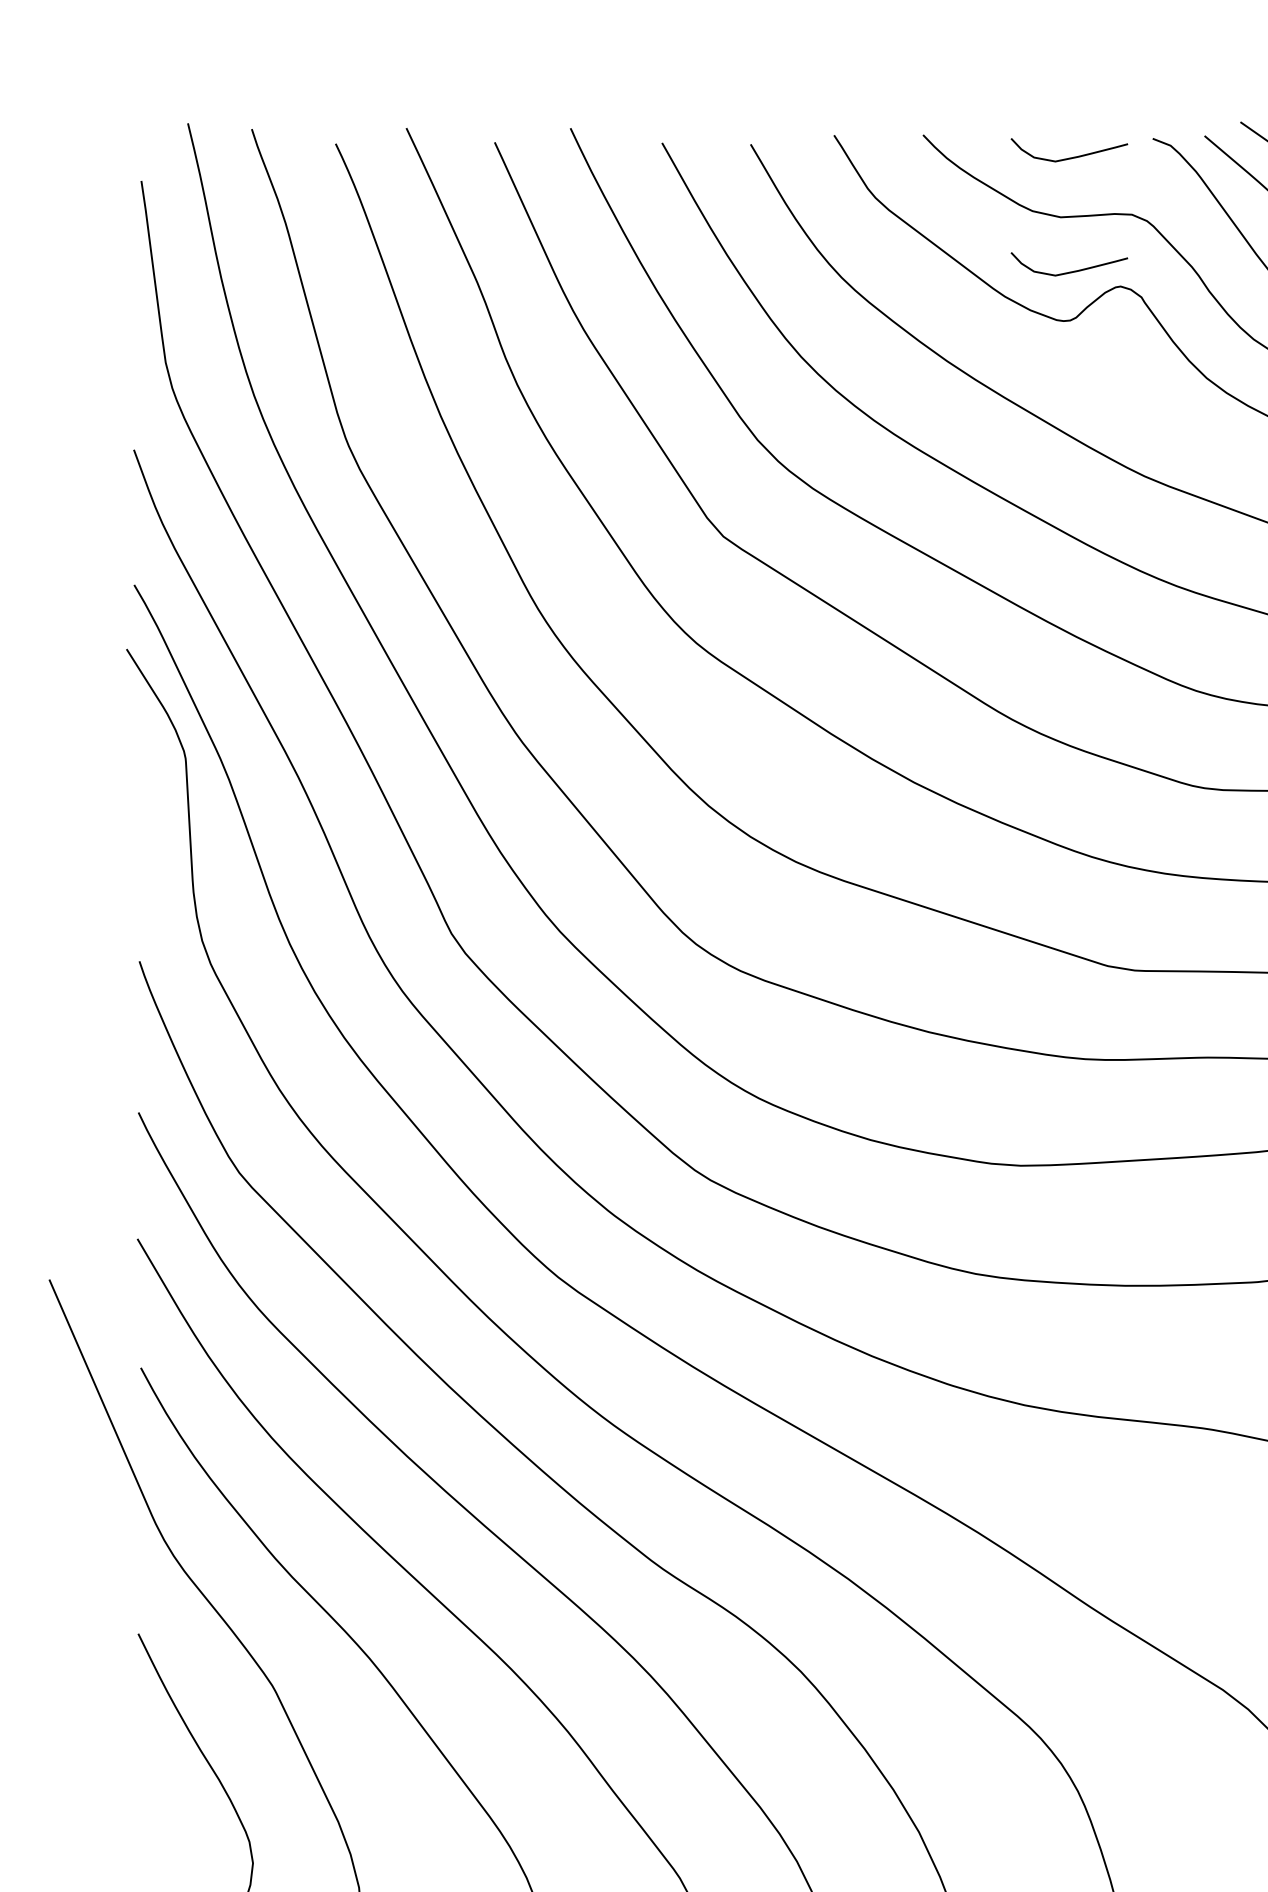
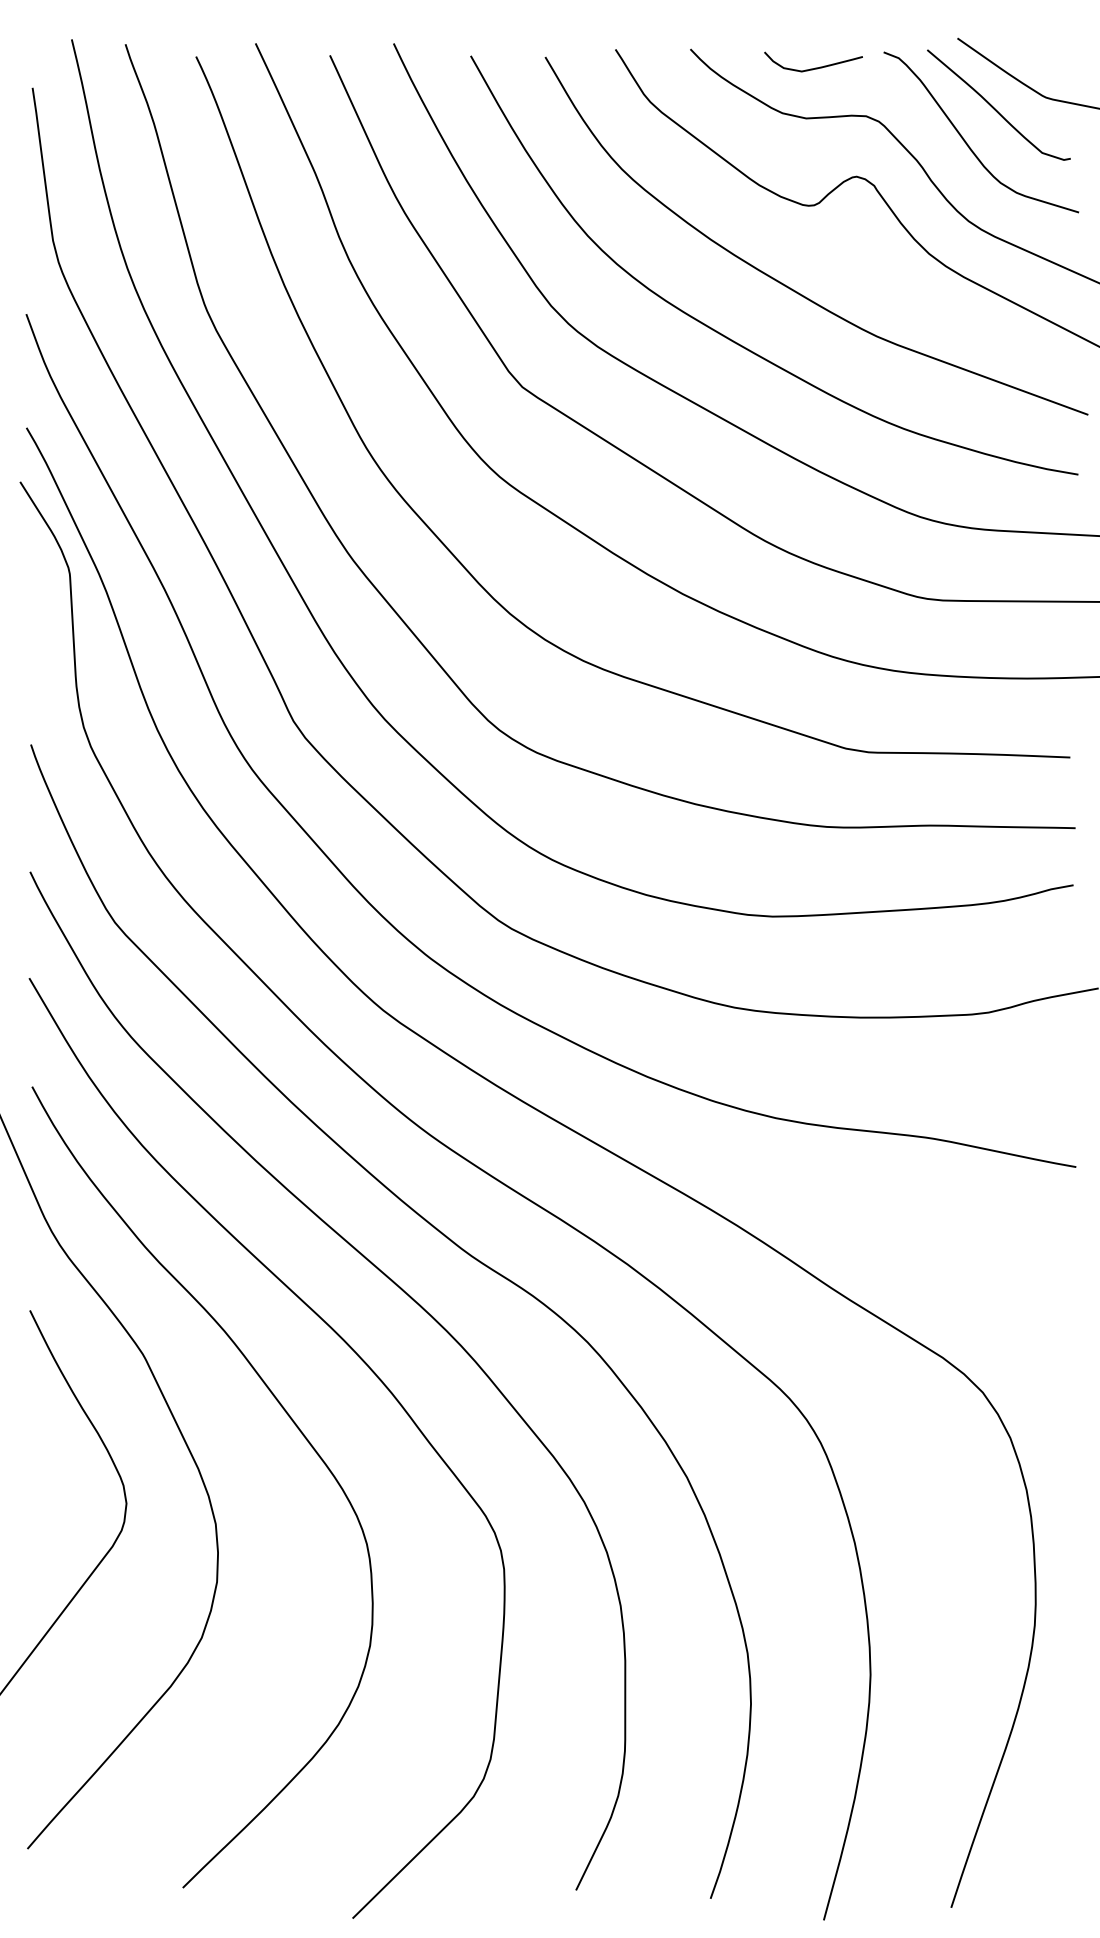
curve: (1071, 270) -> (815, 163), removed

